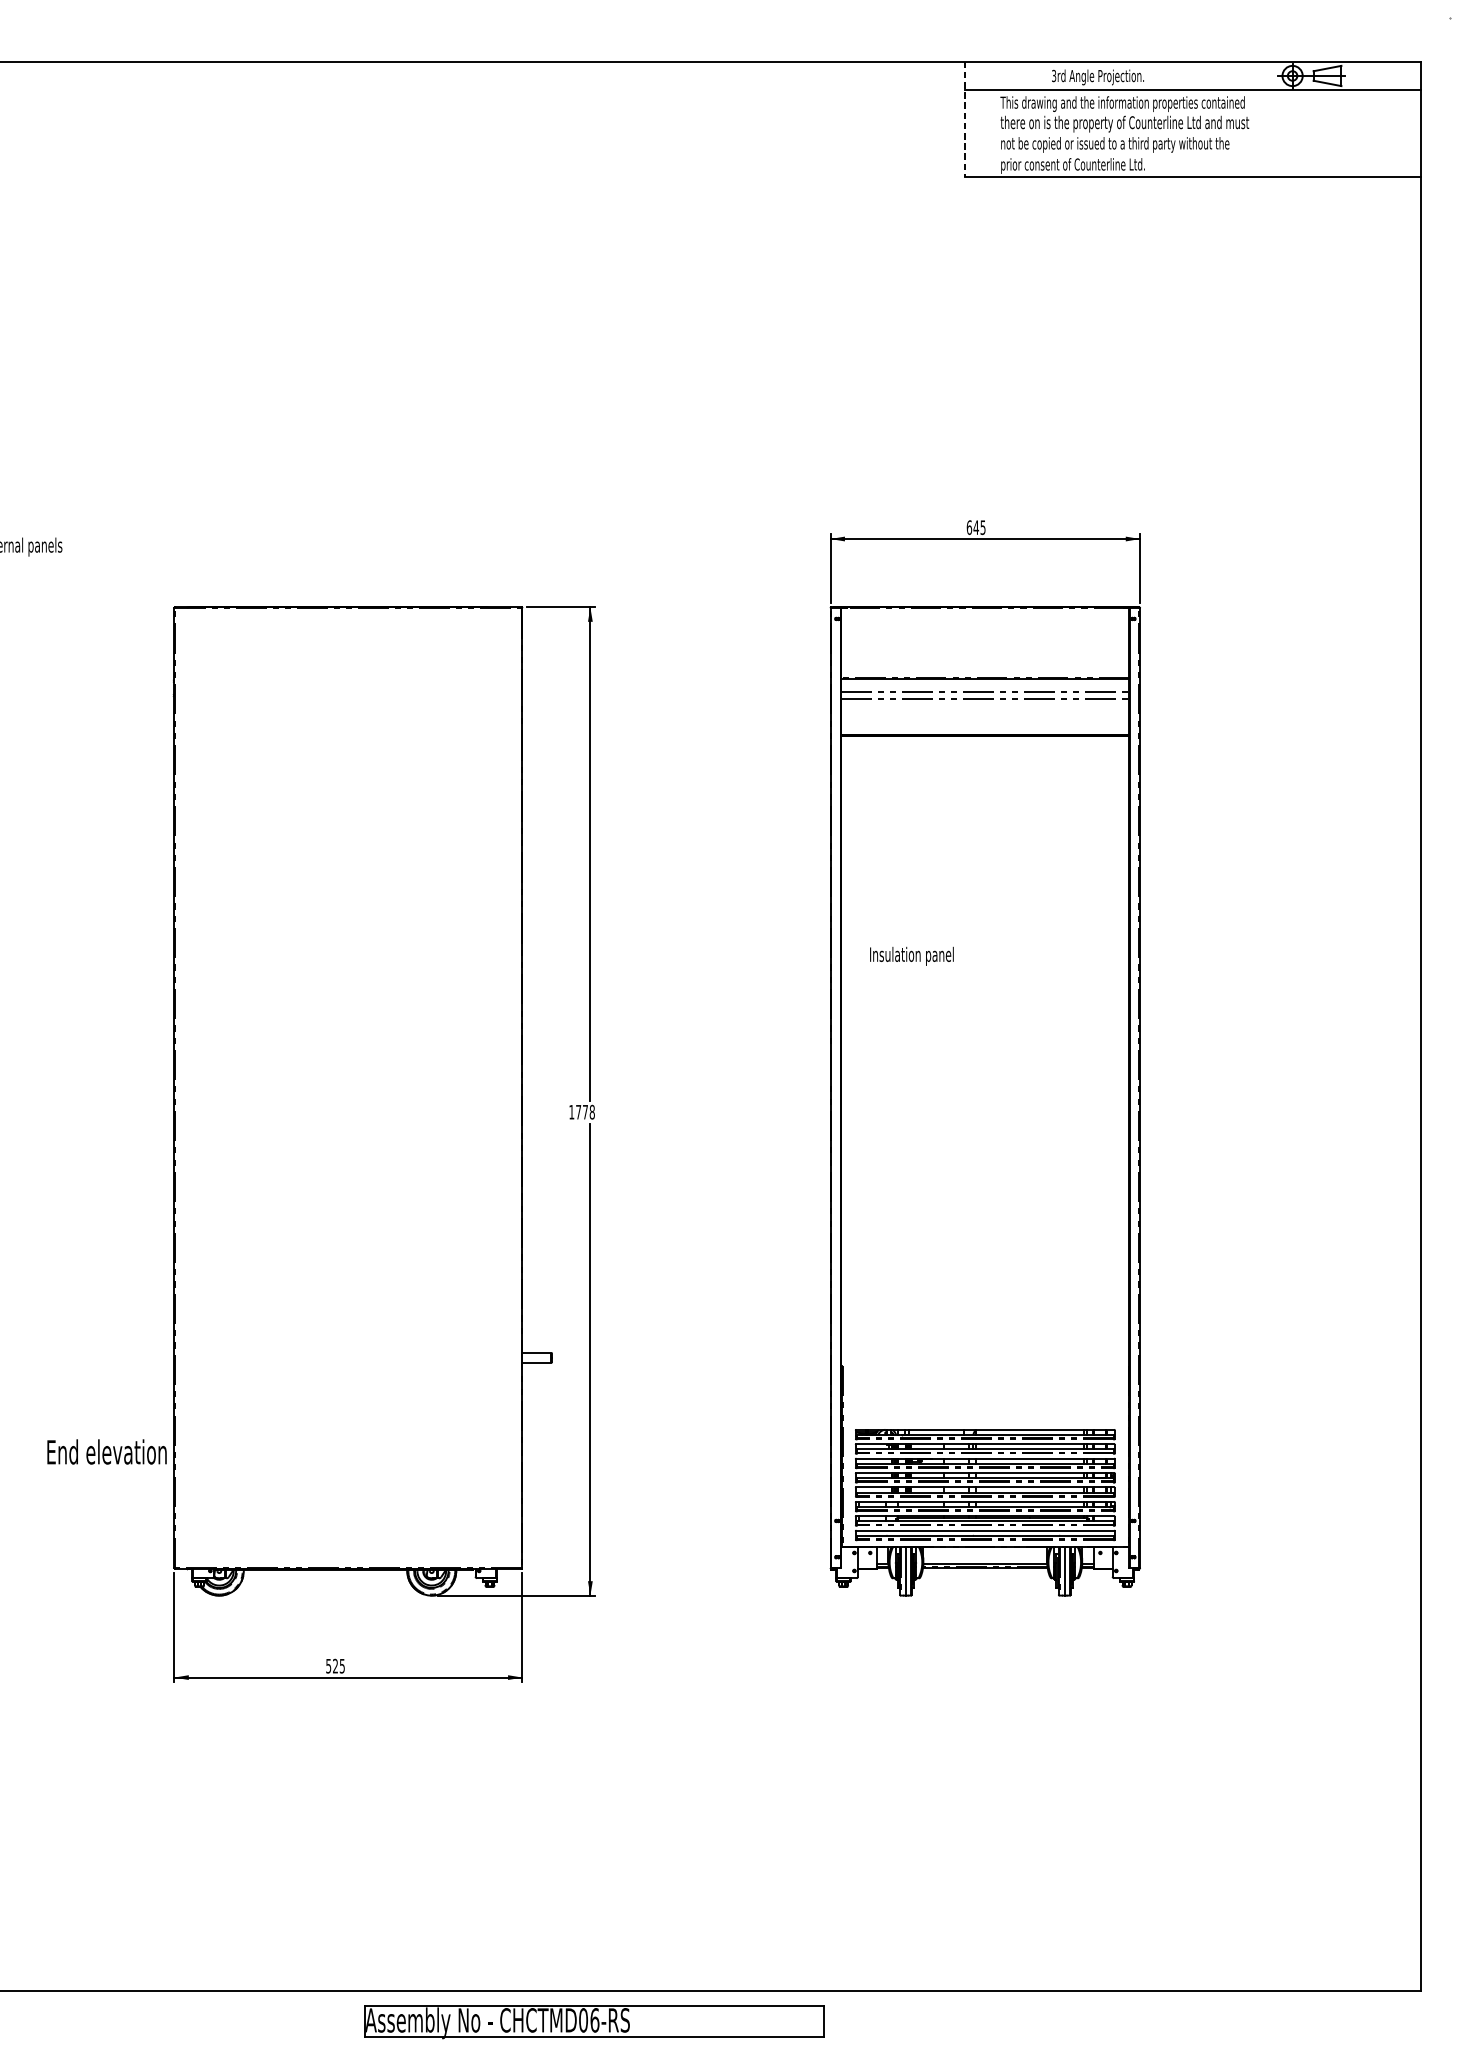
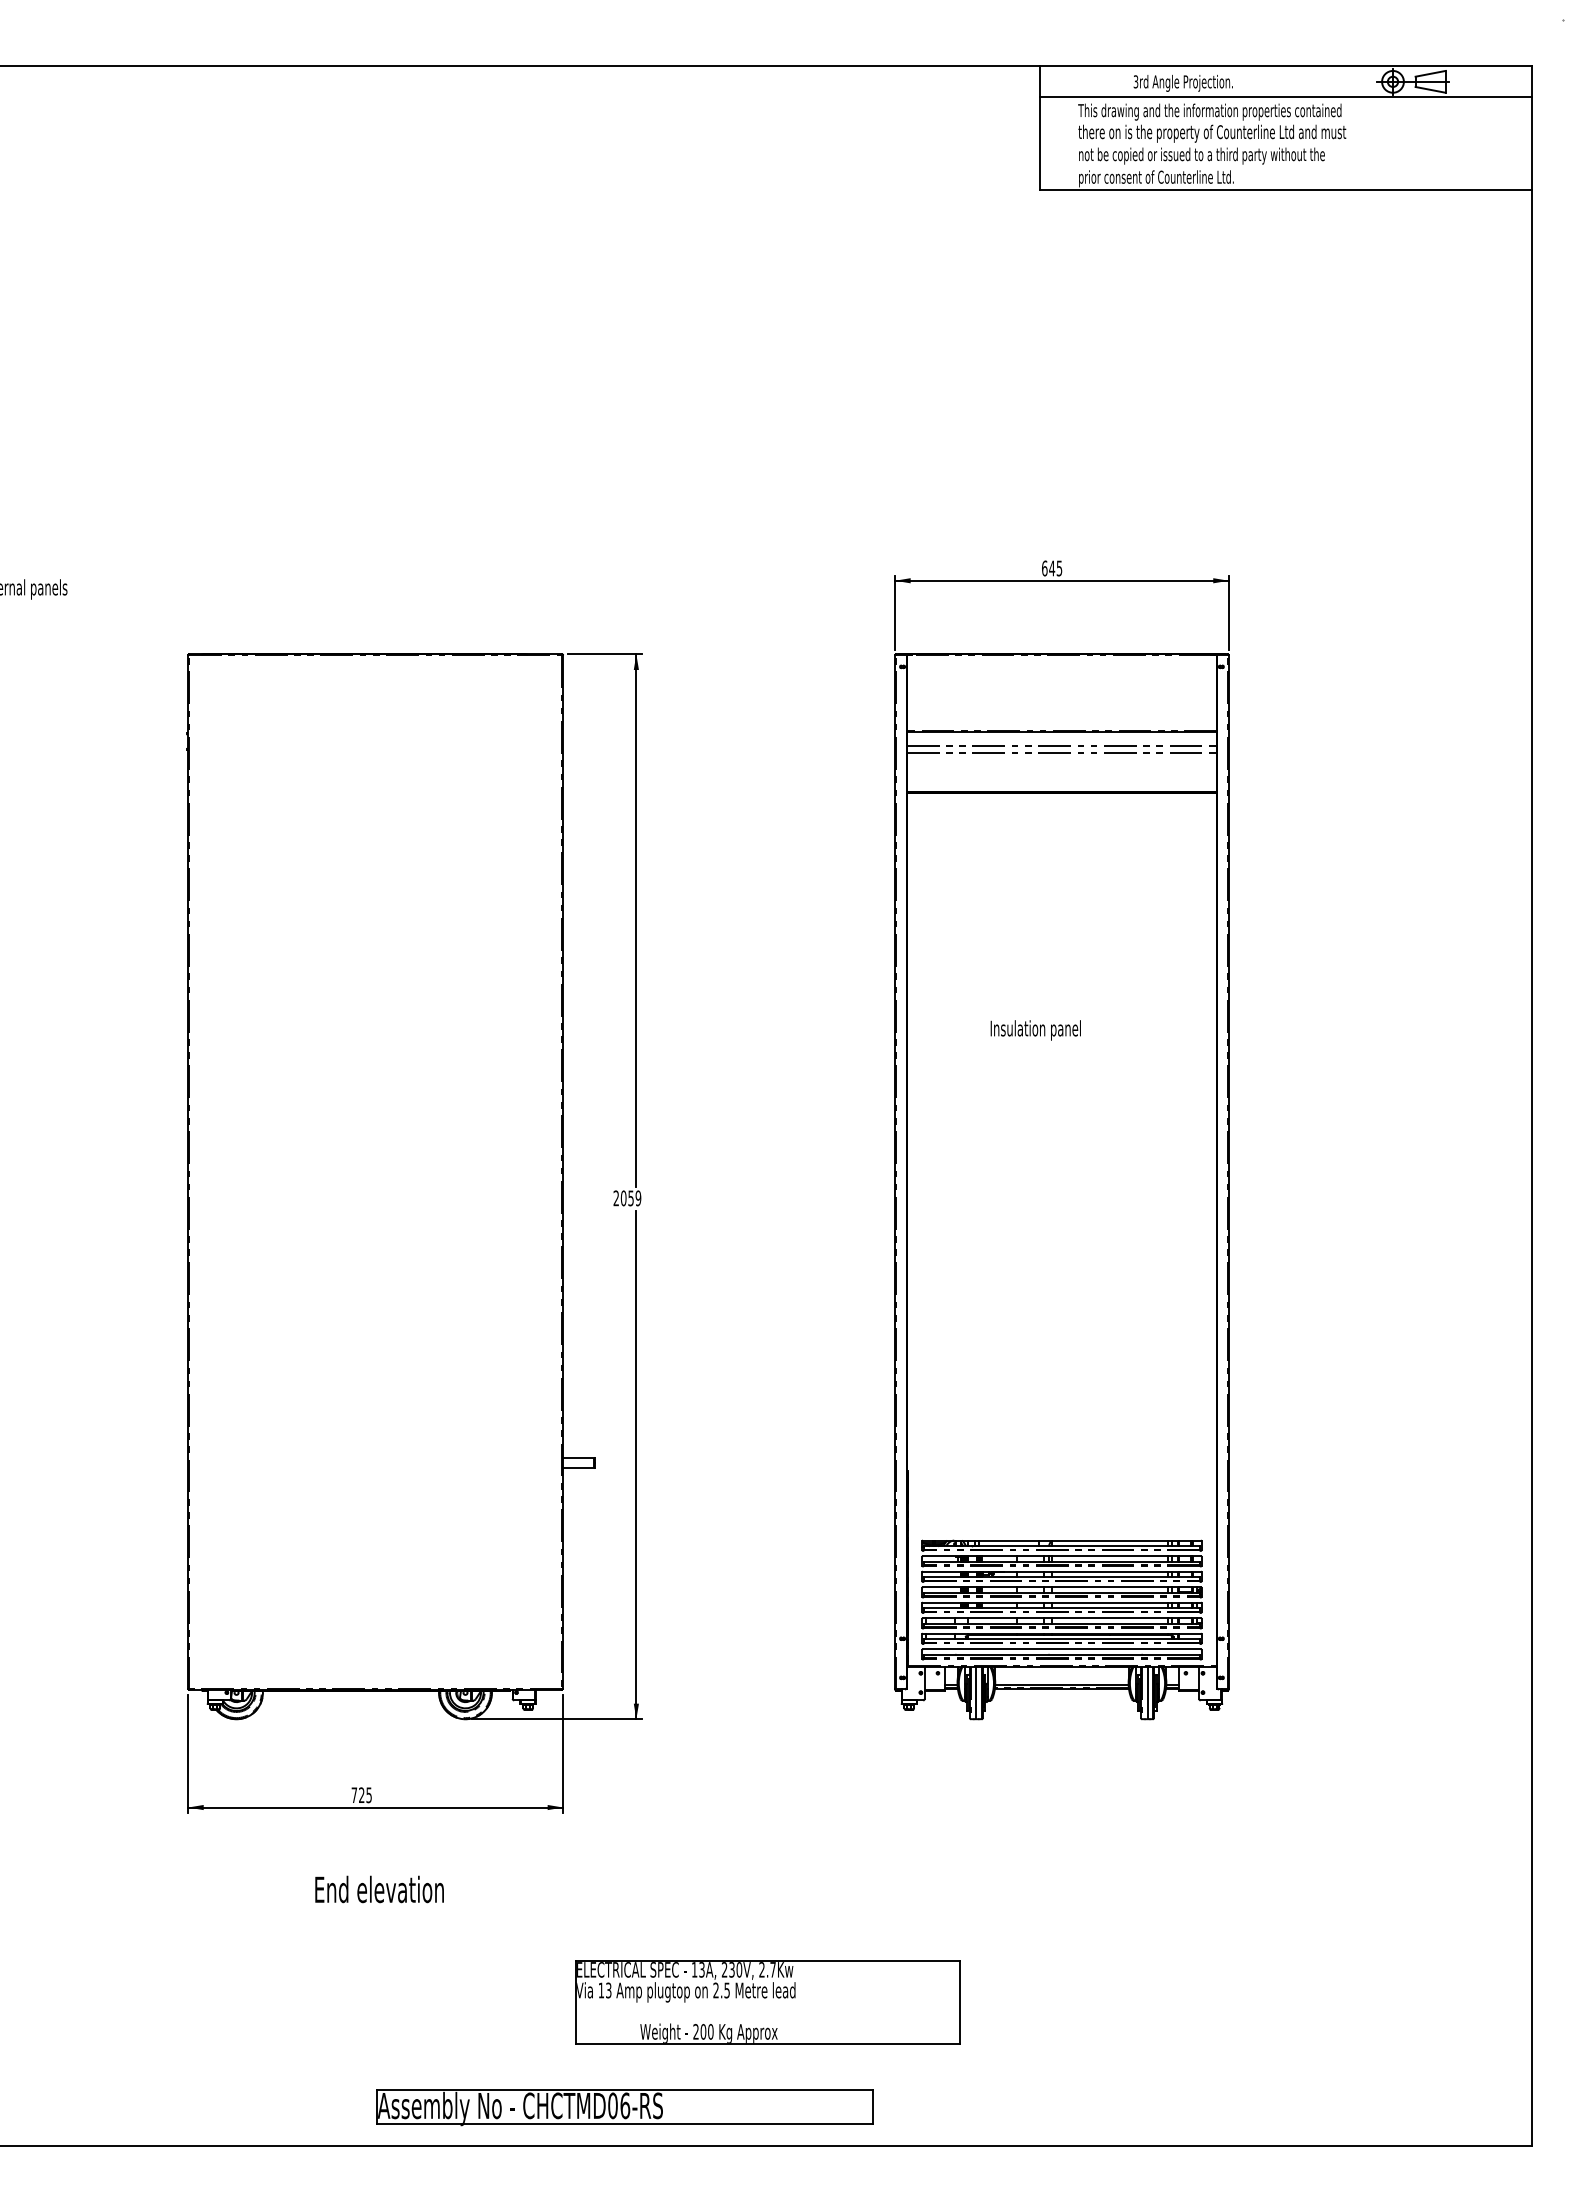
line: (965, 119) -> (1040, 128), dashed -> solid
text: (911, 956) -> (1035, 1030), moved
text: (582, 1112) -> (627, 1198), 1778 -> 2059
text: (106, 1452) -> (379, 1889), moved
text: (328, 1666) -> (354, 1795), 525 -> 725
part: (712, 1858) -> (767, 2002), added
part: (594, 2021) -> (624, 2107), moved

